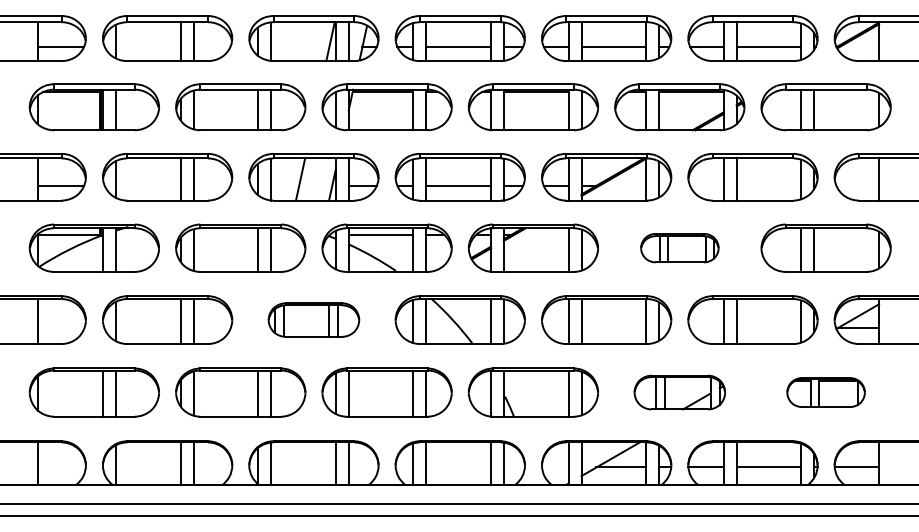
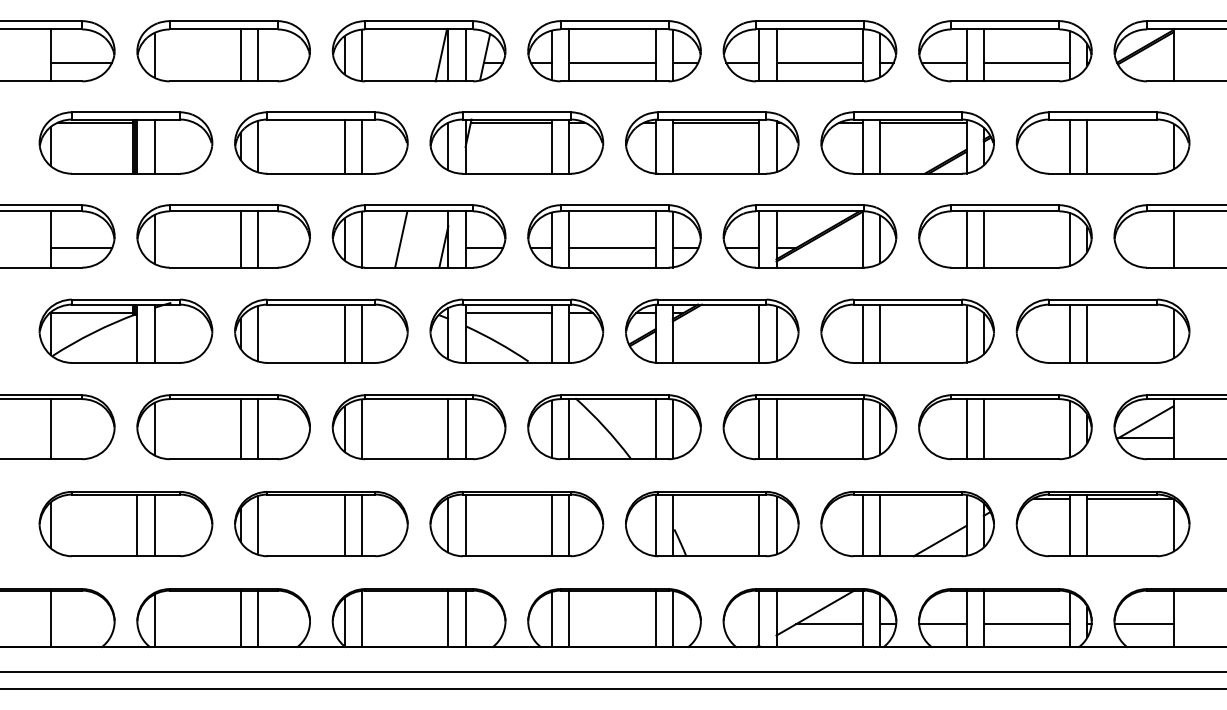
part: (679, 247) -> (907, 330), size x1.67
part: (313, 319) -> (418, 426), size x1.43
part: (679, 392) -> (907, 523), size x1.43
part: (825, 392) -> (1102, 523), size x1.67

